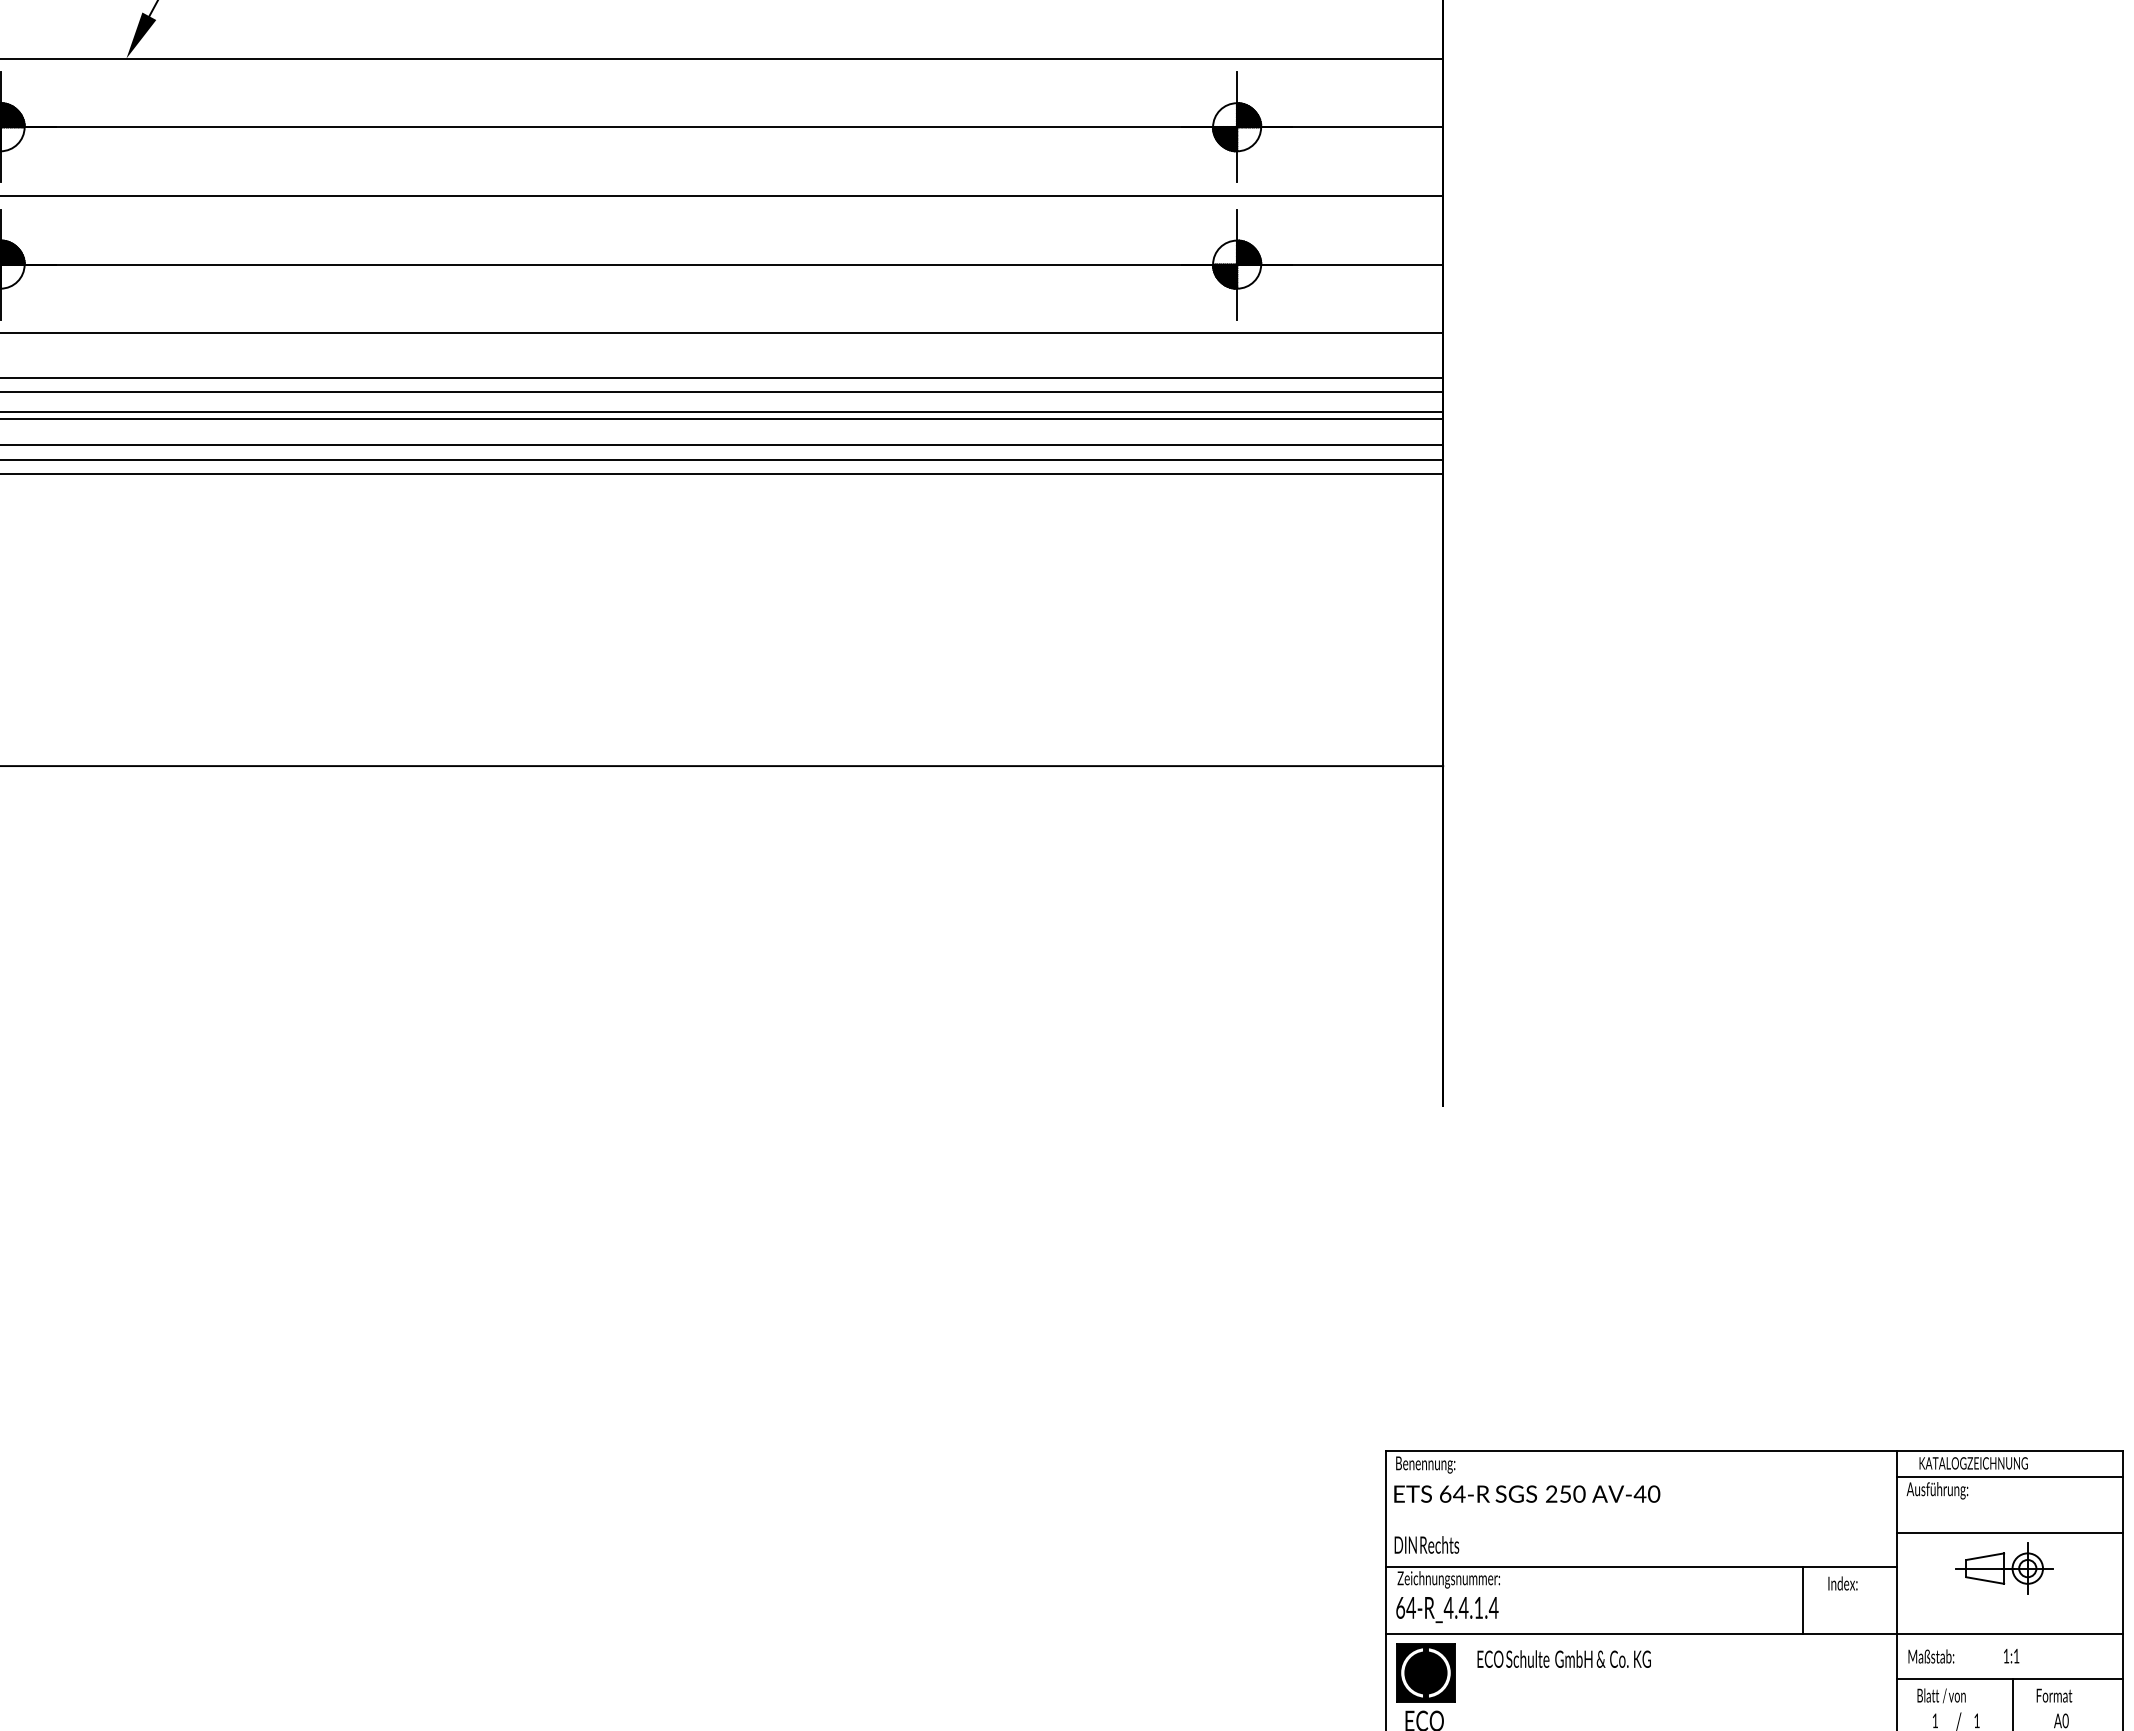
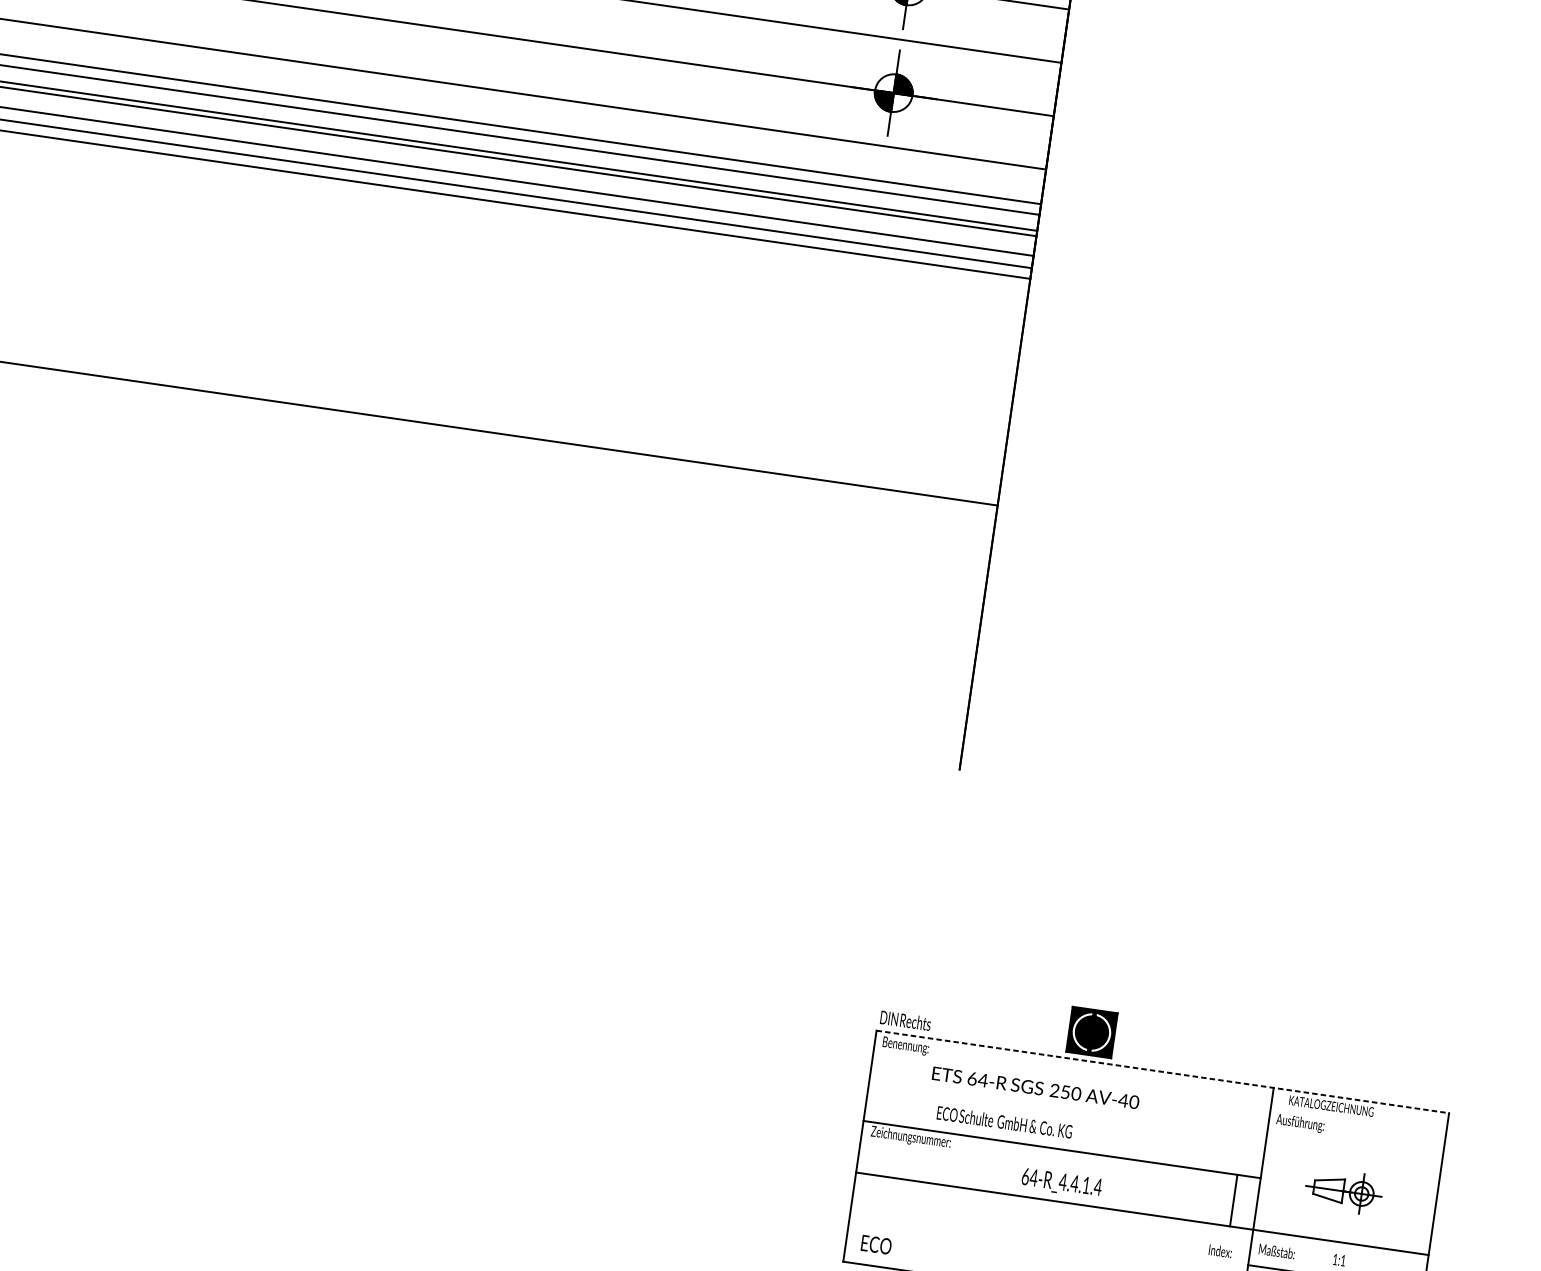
line: (1754, 1450) -> (1162, 1071), solid -> dashed
line: (2010, 1477) -> (1358, 1121), removed
text: (1527, 1493) -> (1036, 1087), moved
line: (2010, 1533) -> (1352, 1164), removed
text: (1426, 1544) -> (905, 1020), moved
text: (1842, 1583) -> (1220, 1251), moved
line: (1803, 1600) -> (1233, 1200), moved
text: (1447, 1610) -> (1061, 1183), moved
text: (1563, 1658) -> (1004, 1121), moved
part: (1425, 1672) -> (1091, 1032), moved

